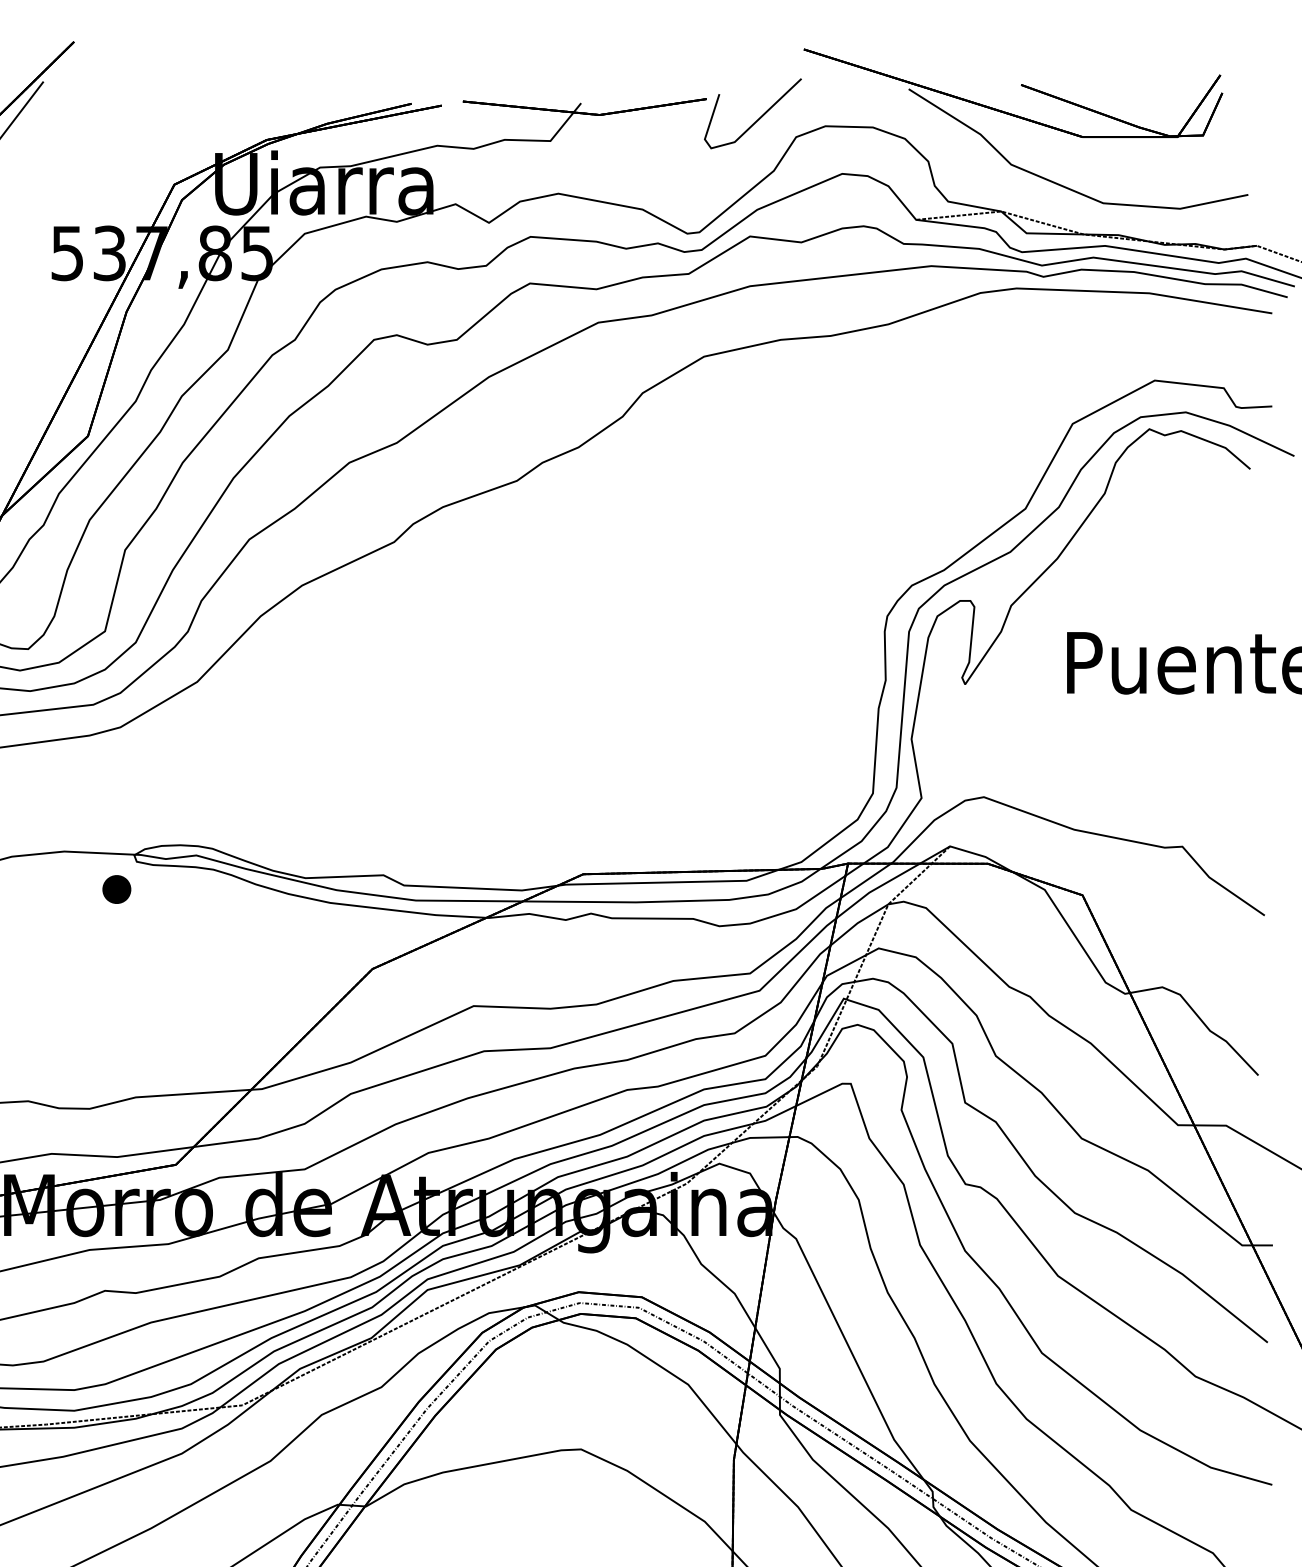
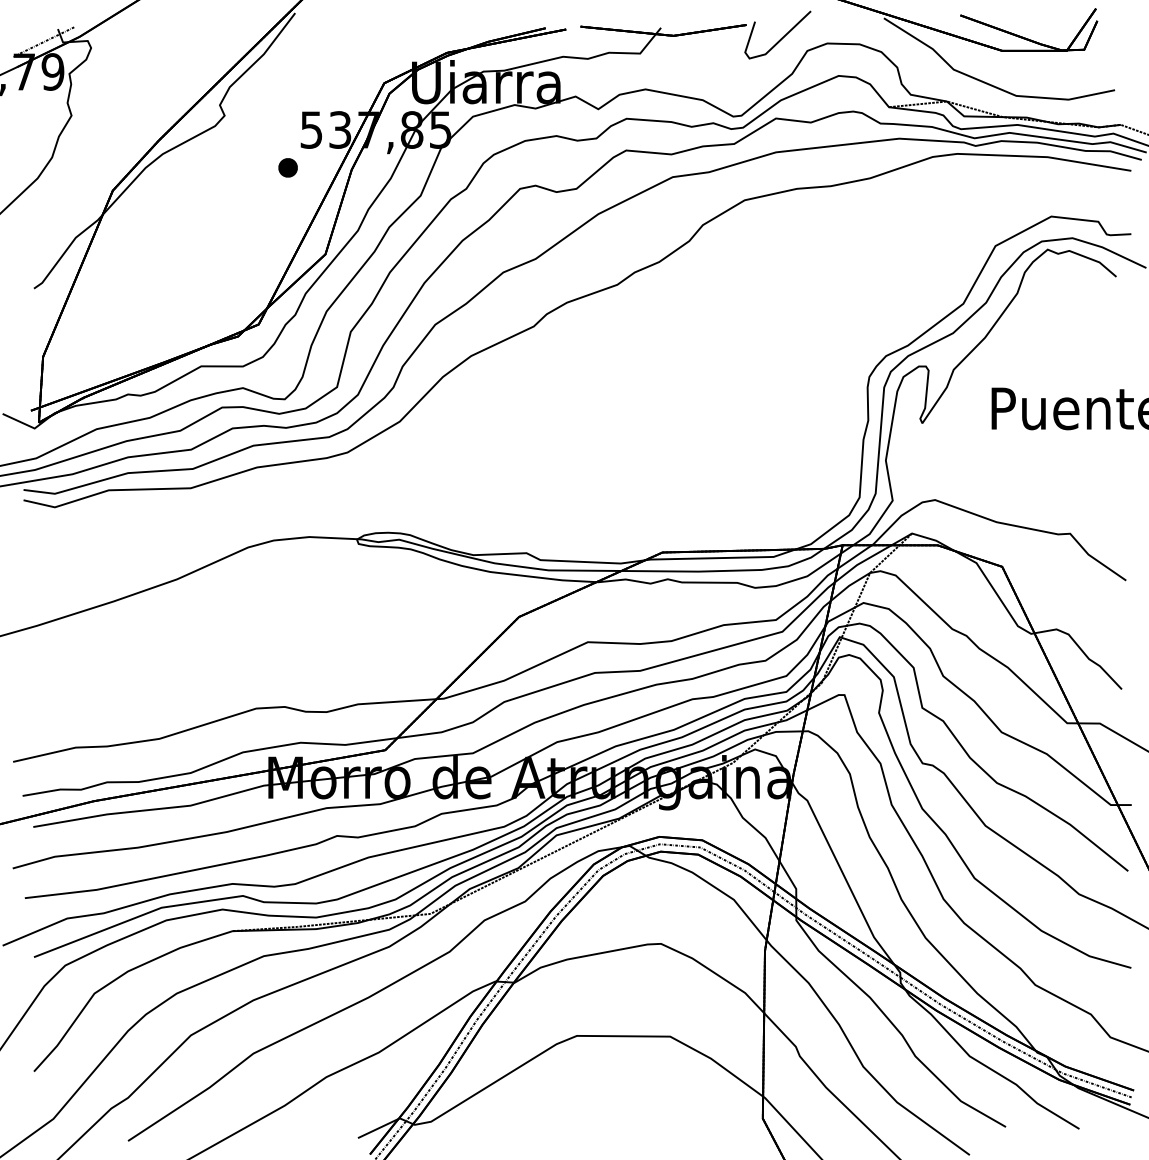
part: (115, 888) -> (287, 167), moved

